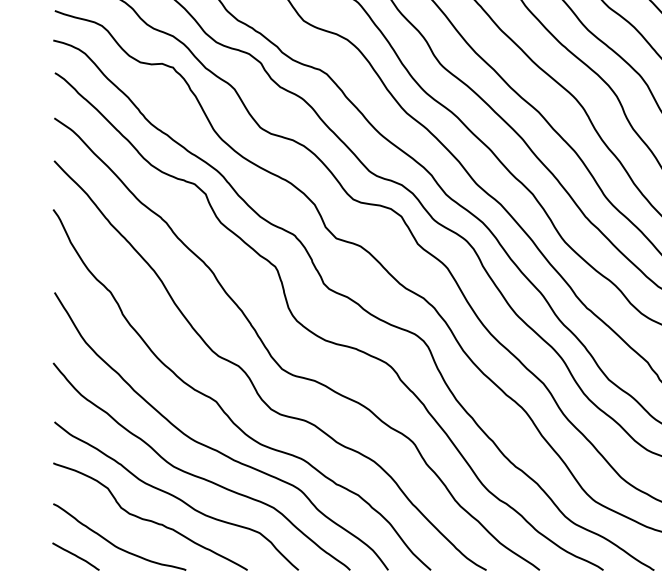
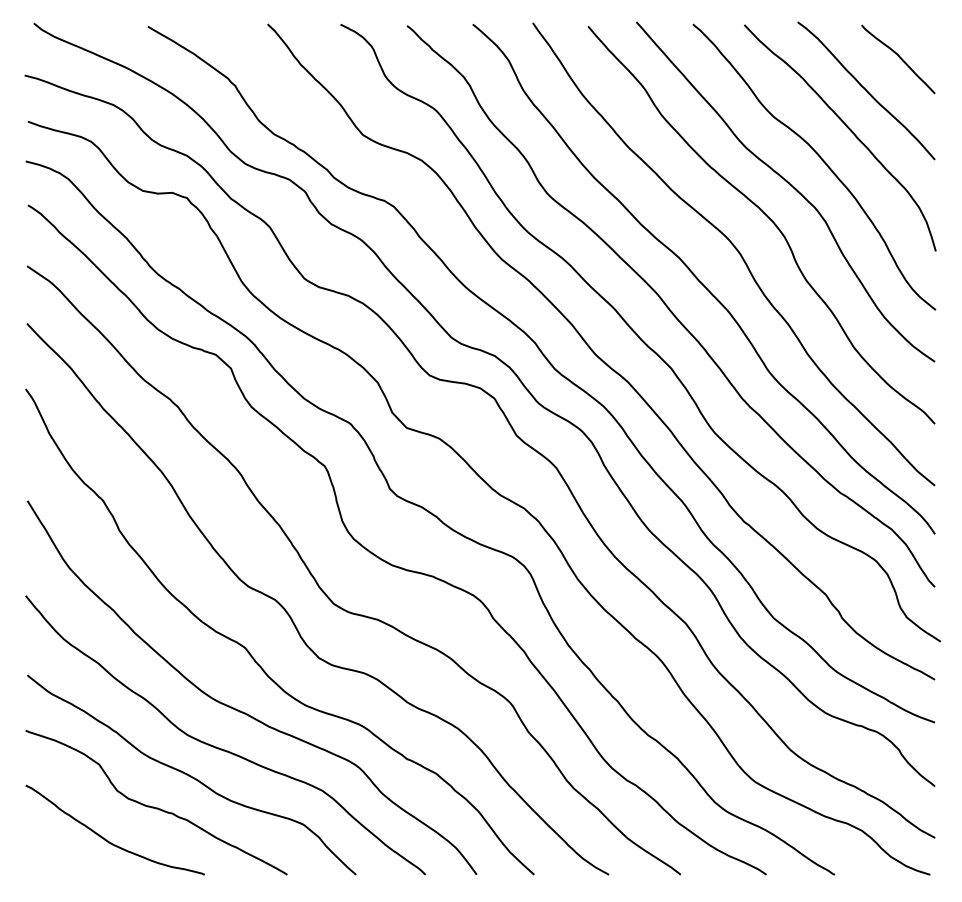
curve: (76, 556) -> (56, 856), removed

